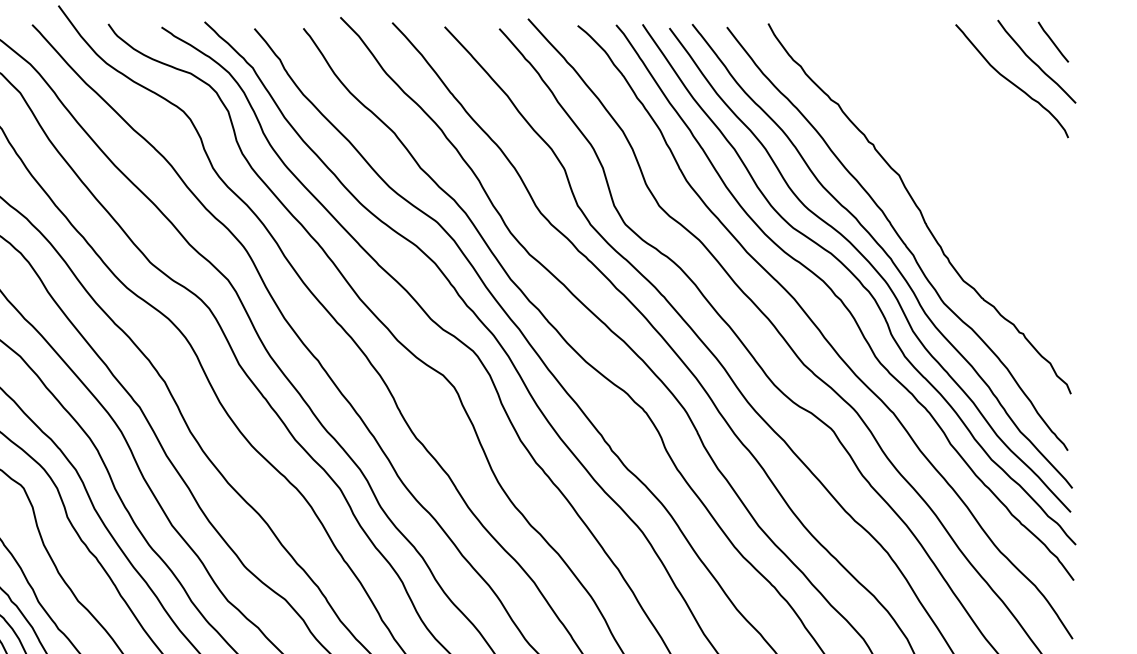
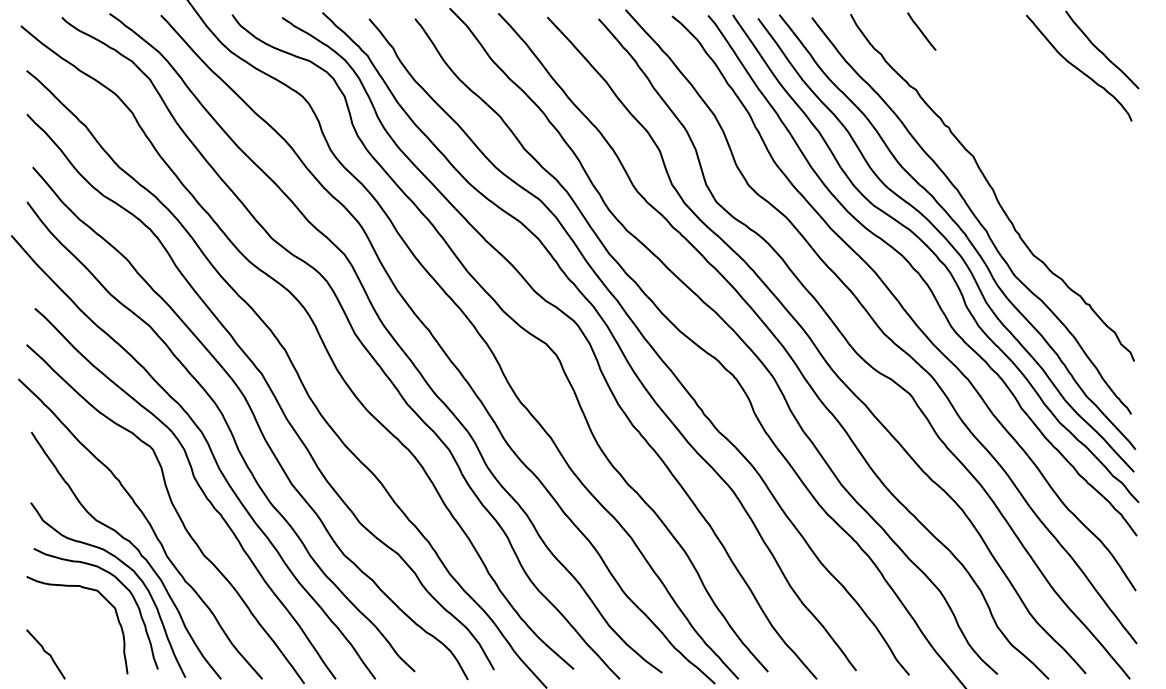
line: (1053, 42) -> (921, 31), moved

